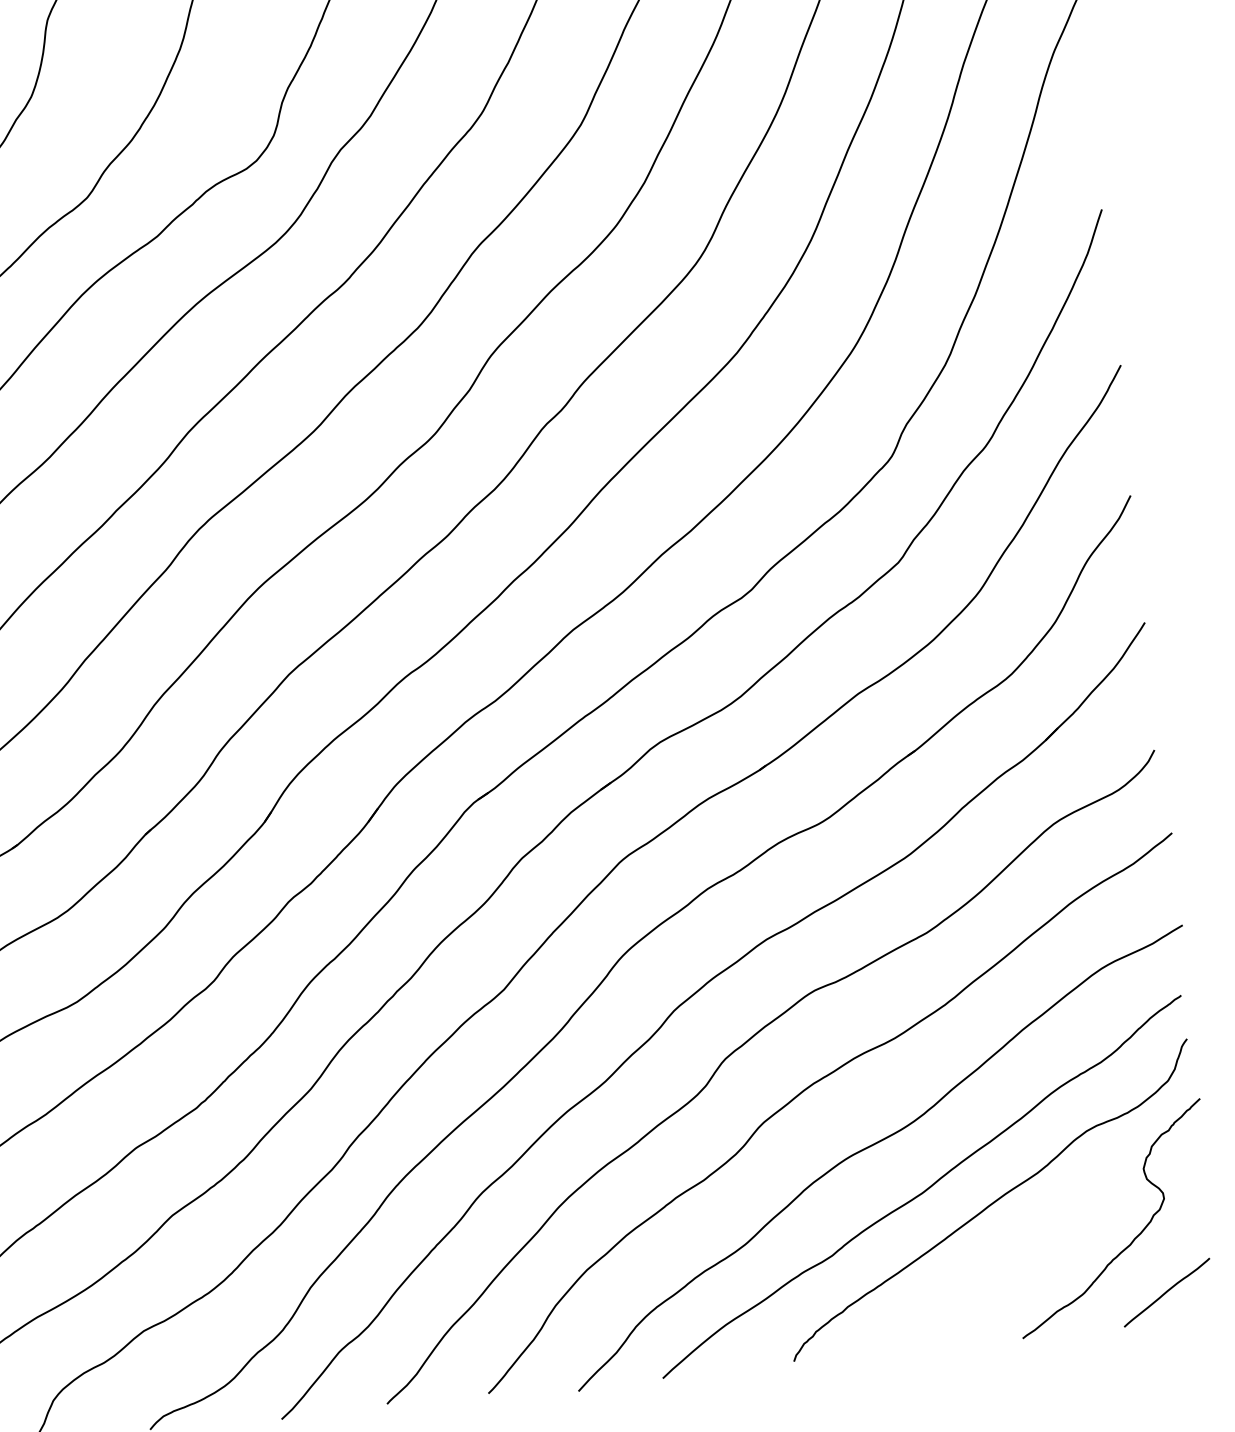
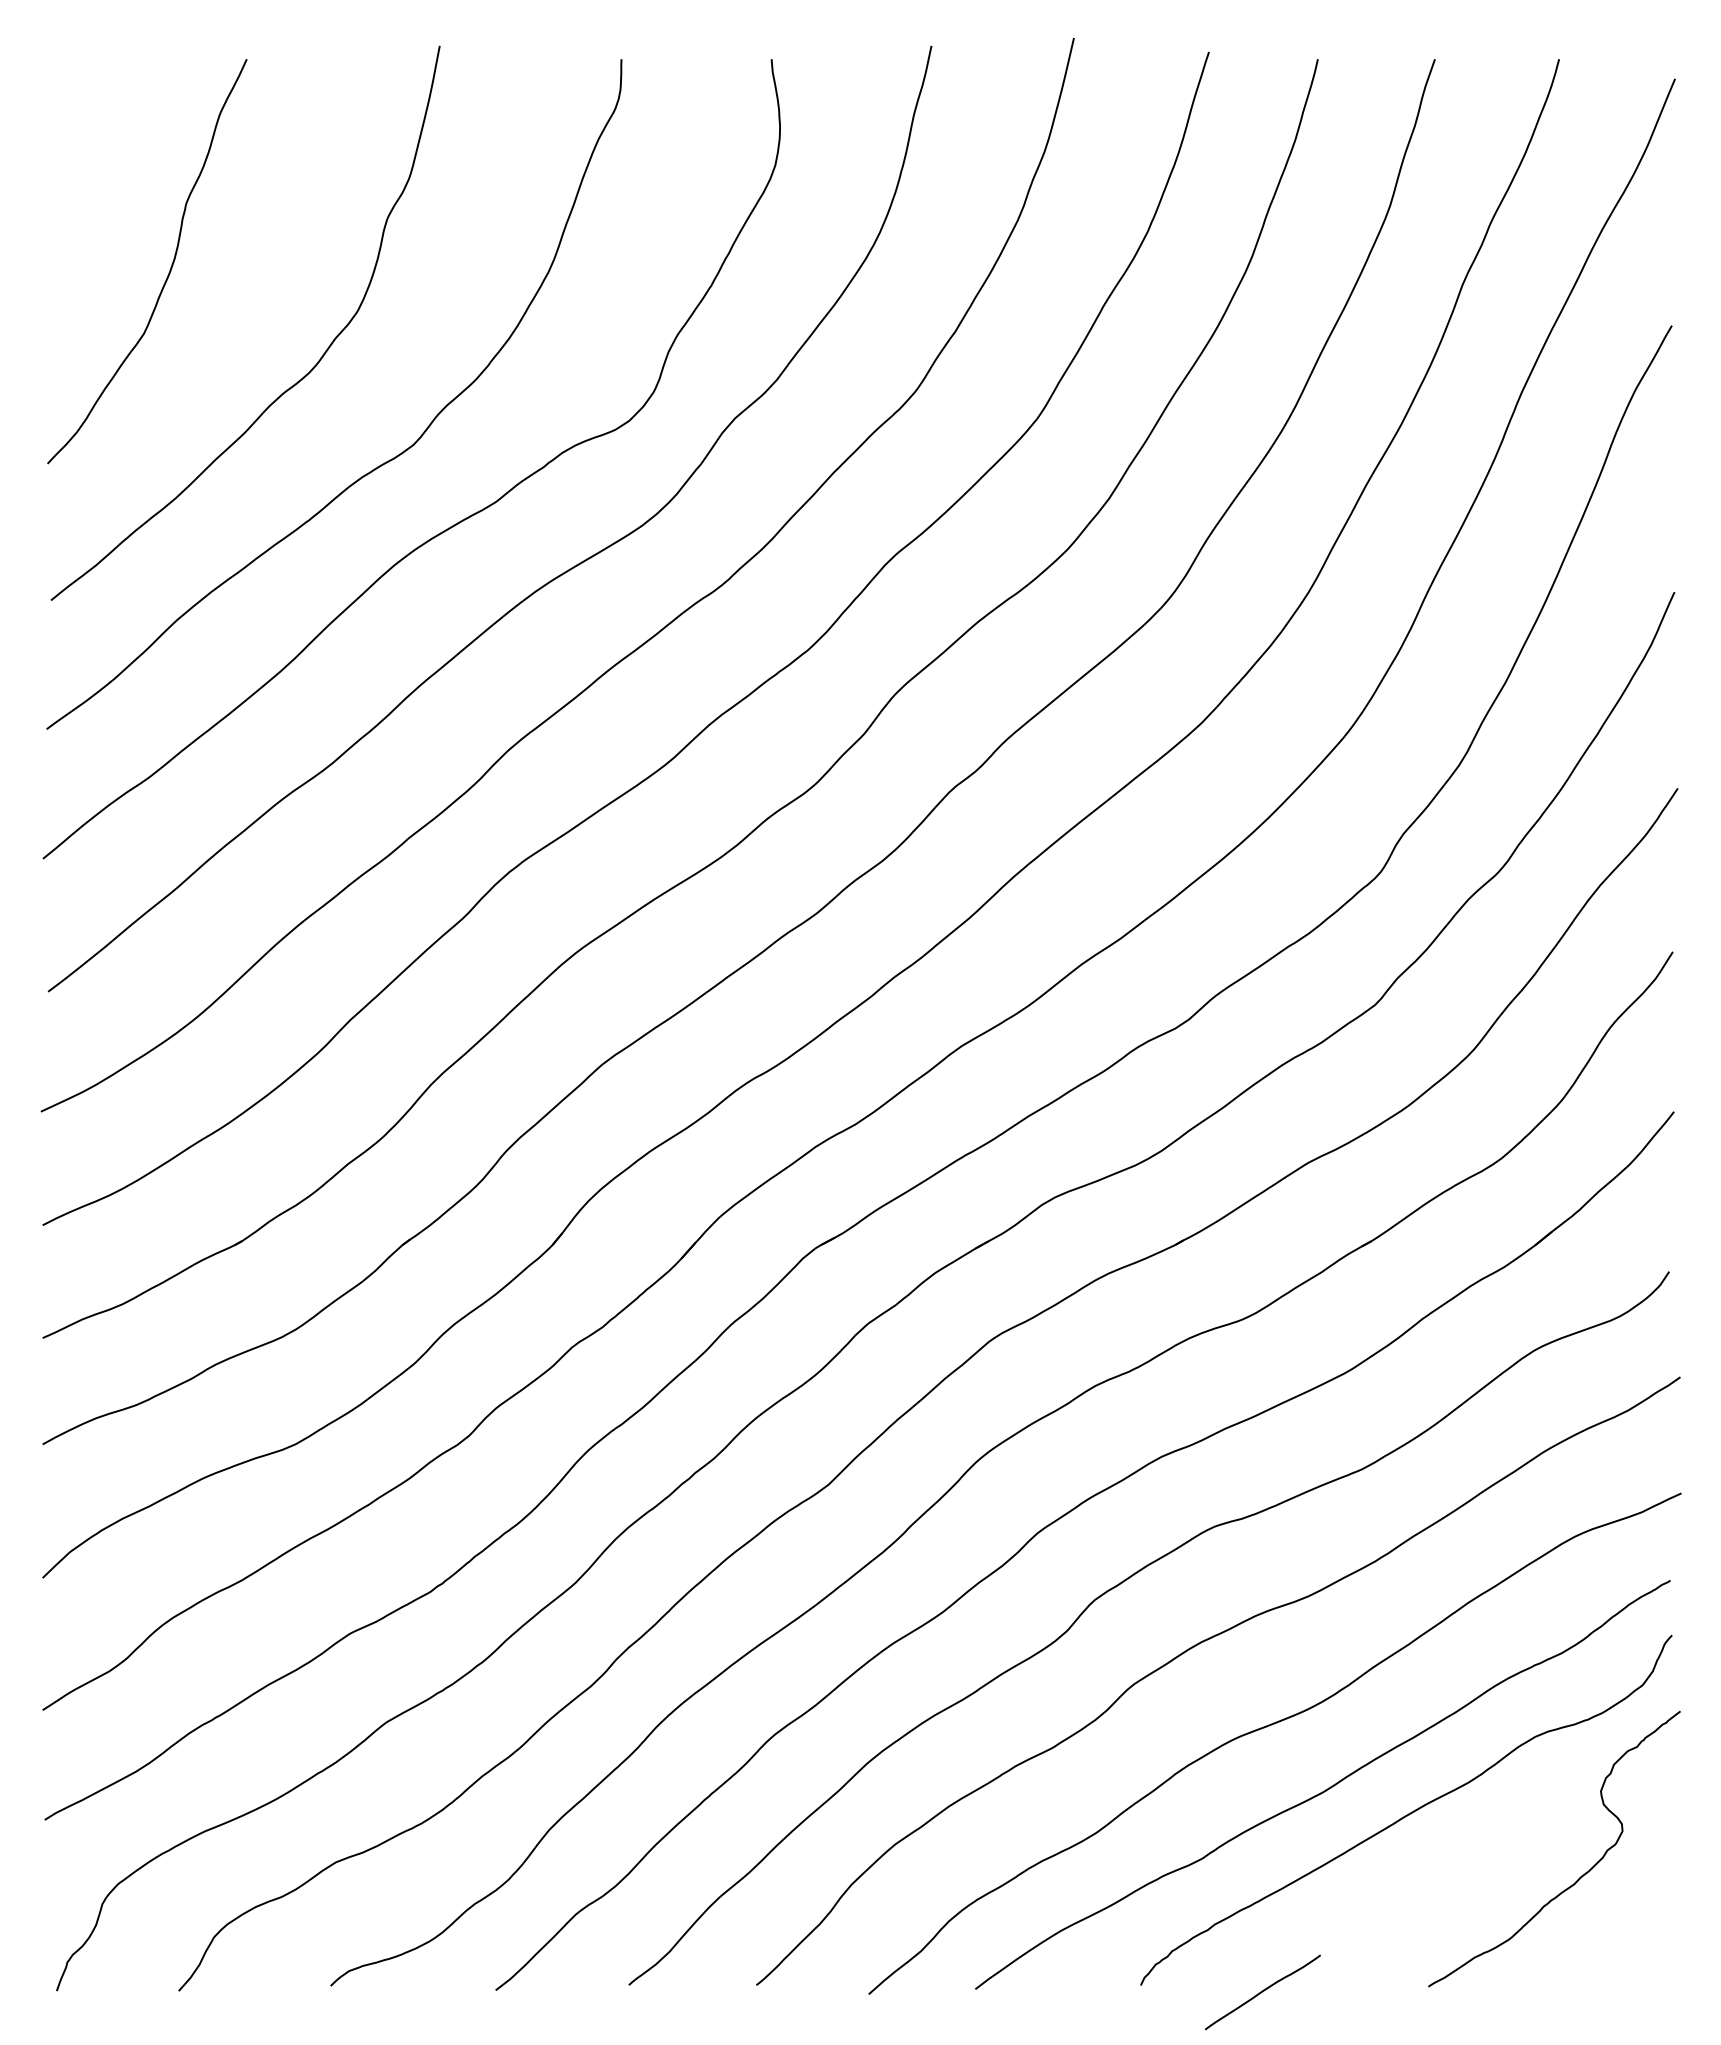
curve: (1166, 1292) -> (1262, 1992), moved

